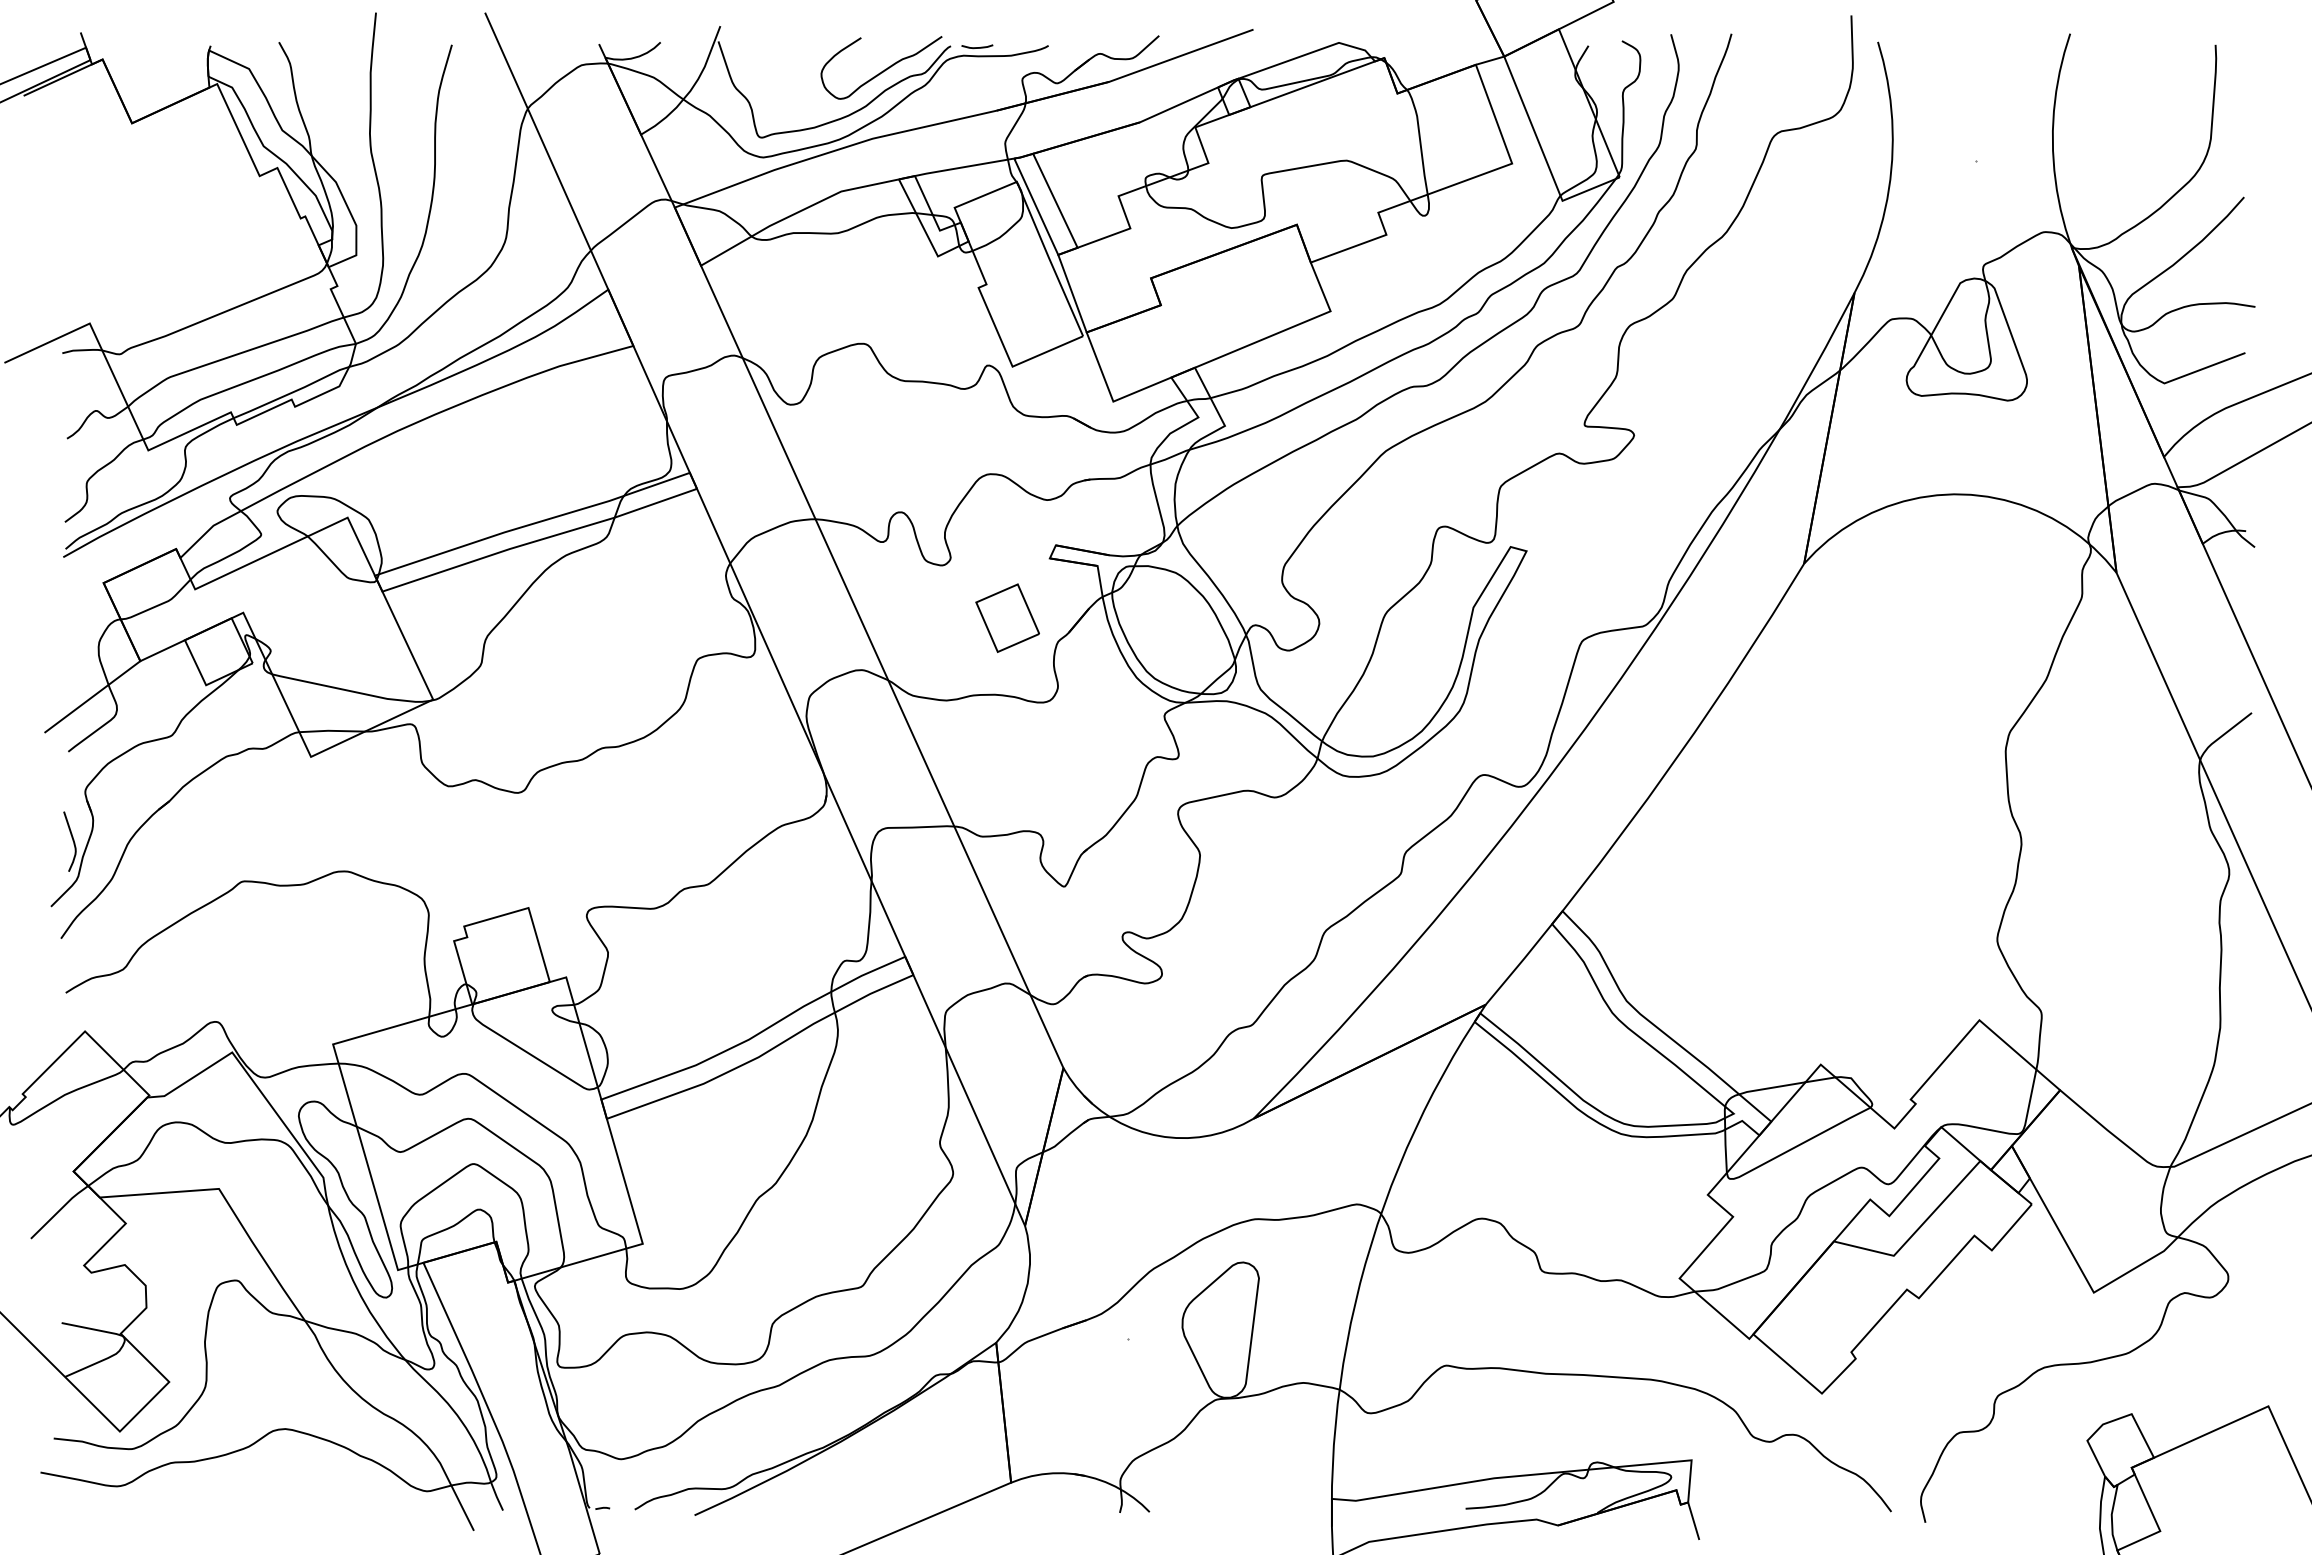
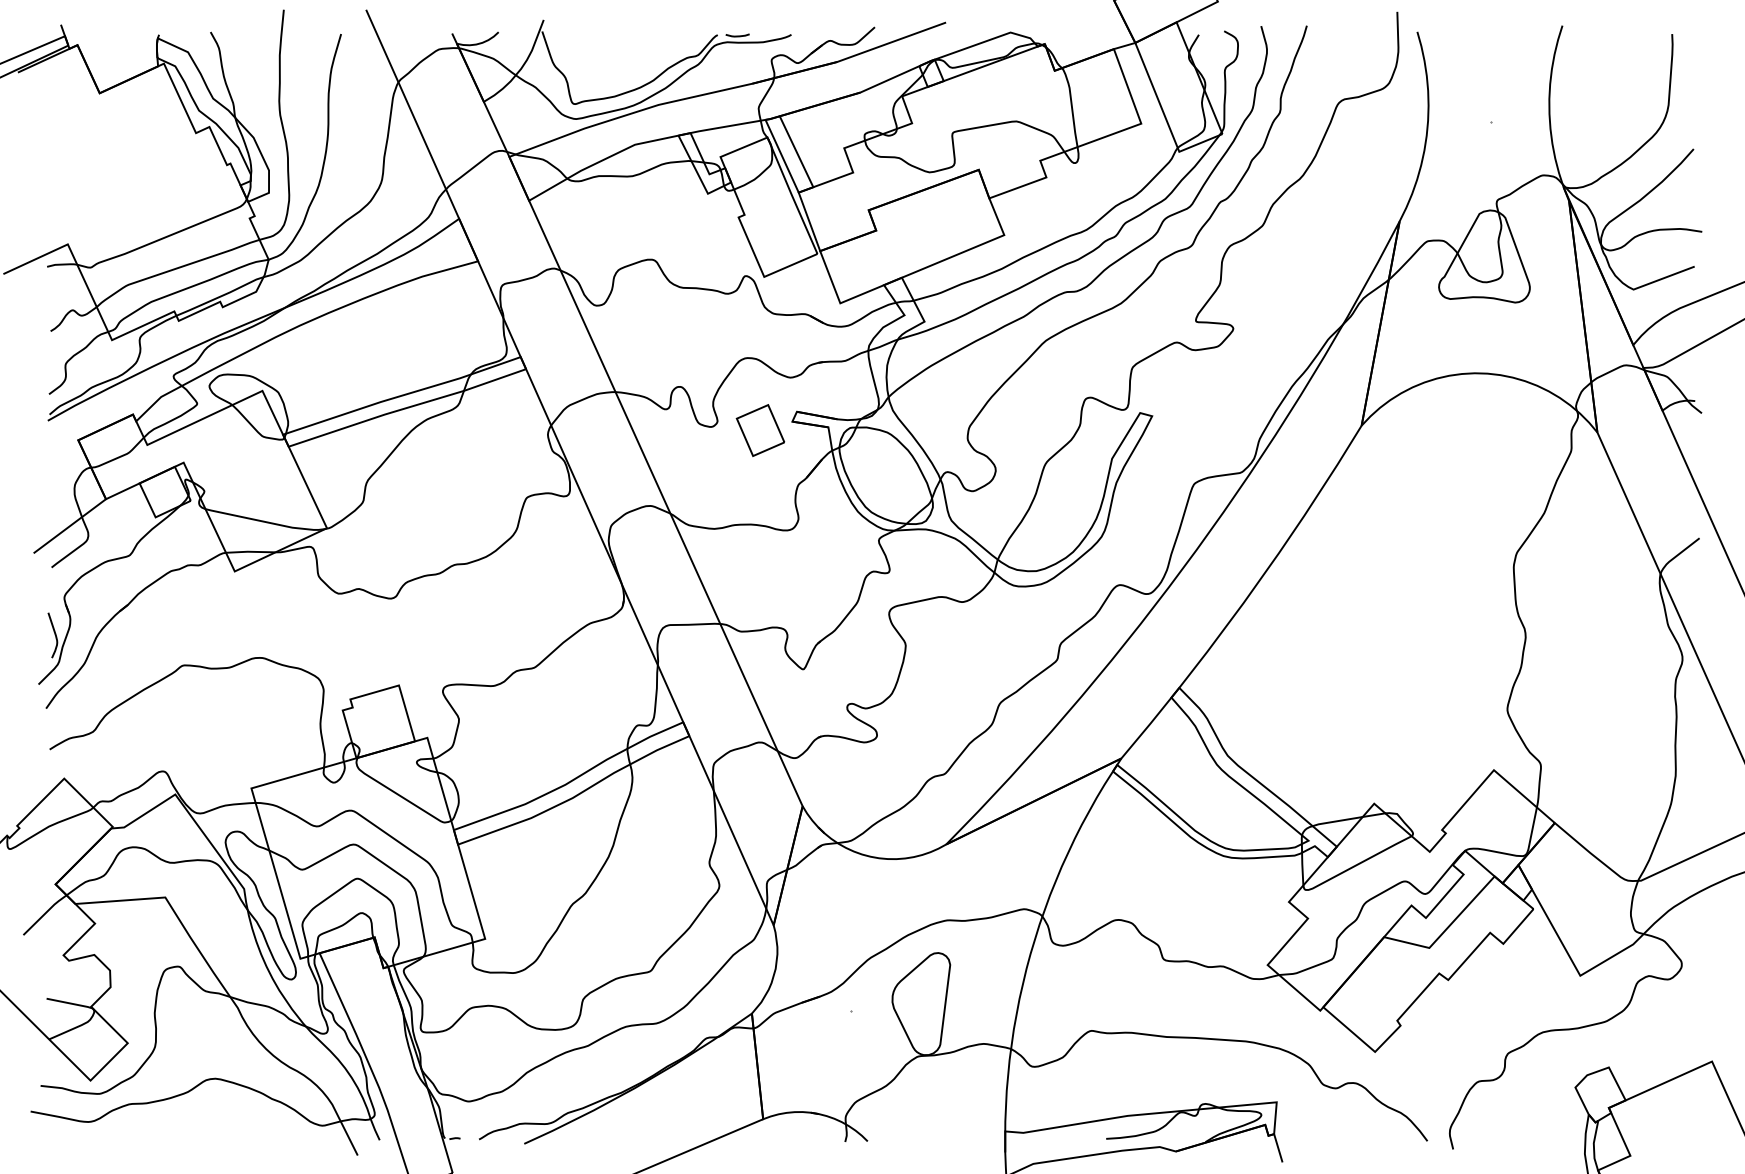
curve: (882, 70) -> (666, 53), removed
part: (1007, 617) -> (760, 430), moved

